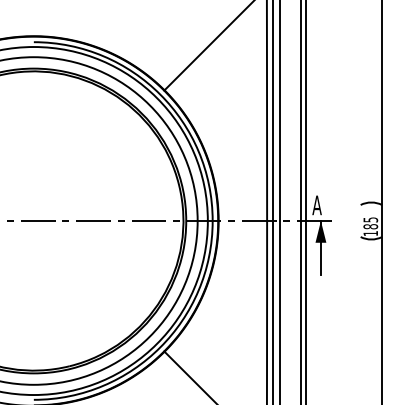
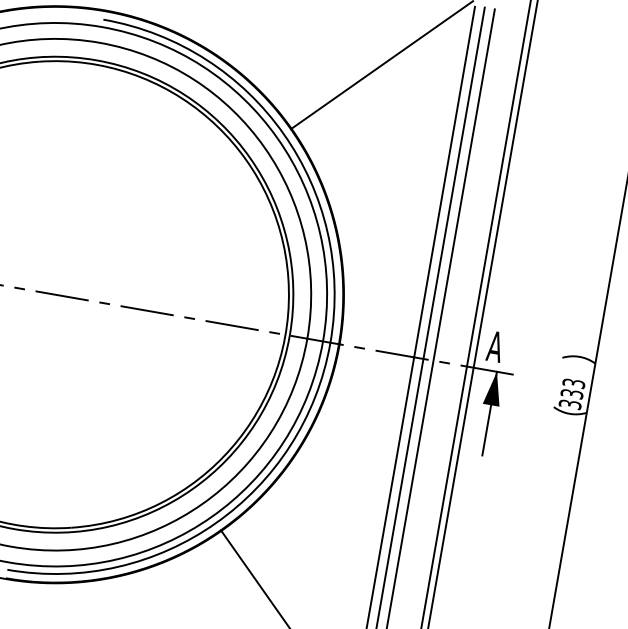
text: (370, 226) -> (571, 393), 185 -> 333

